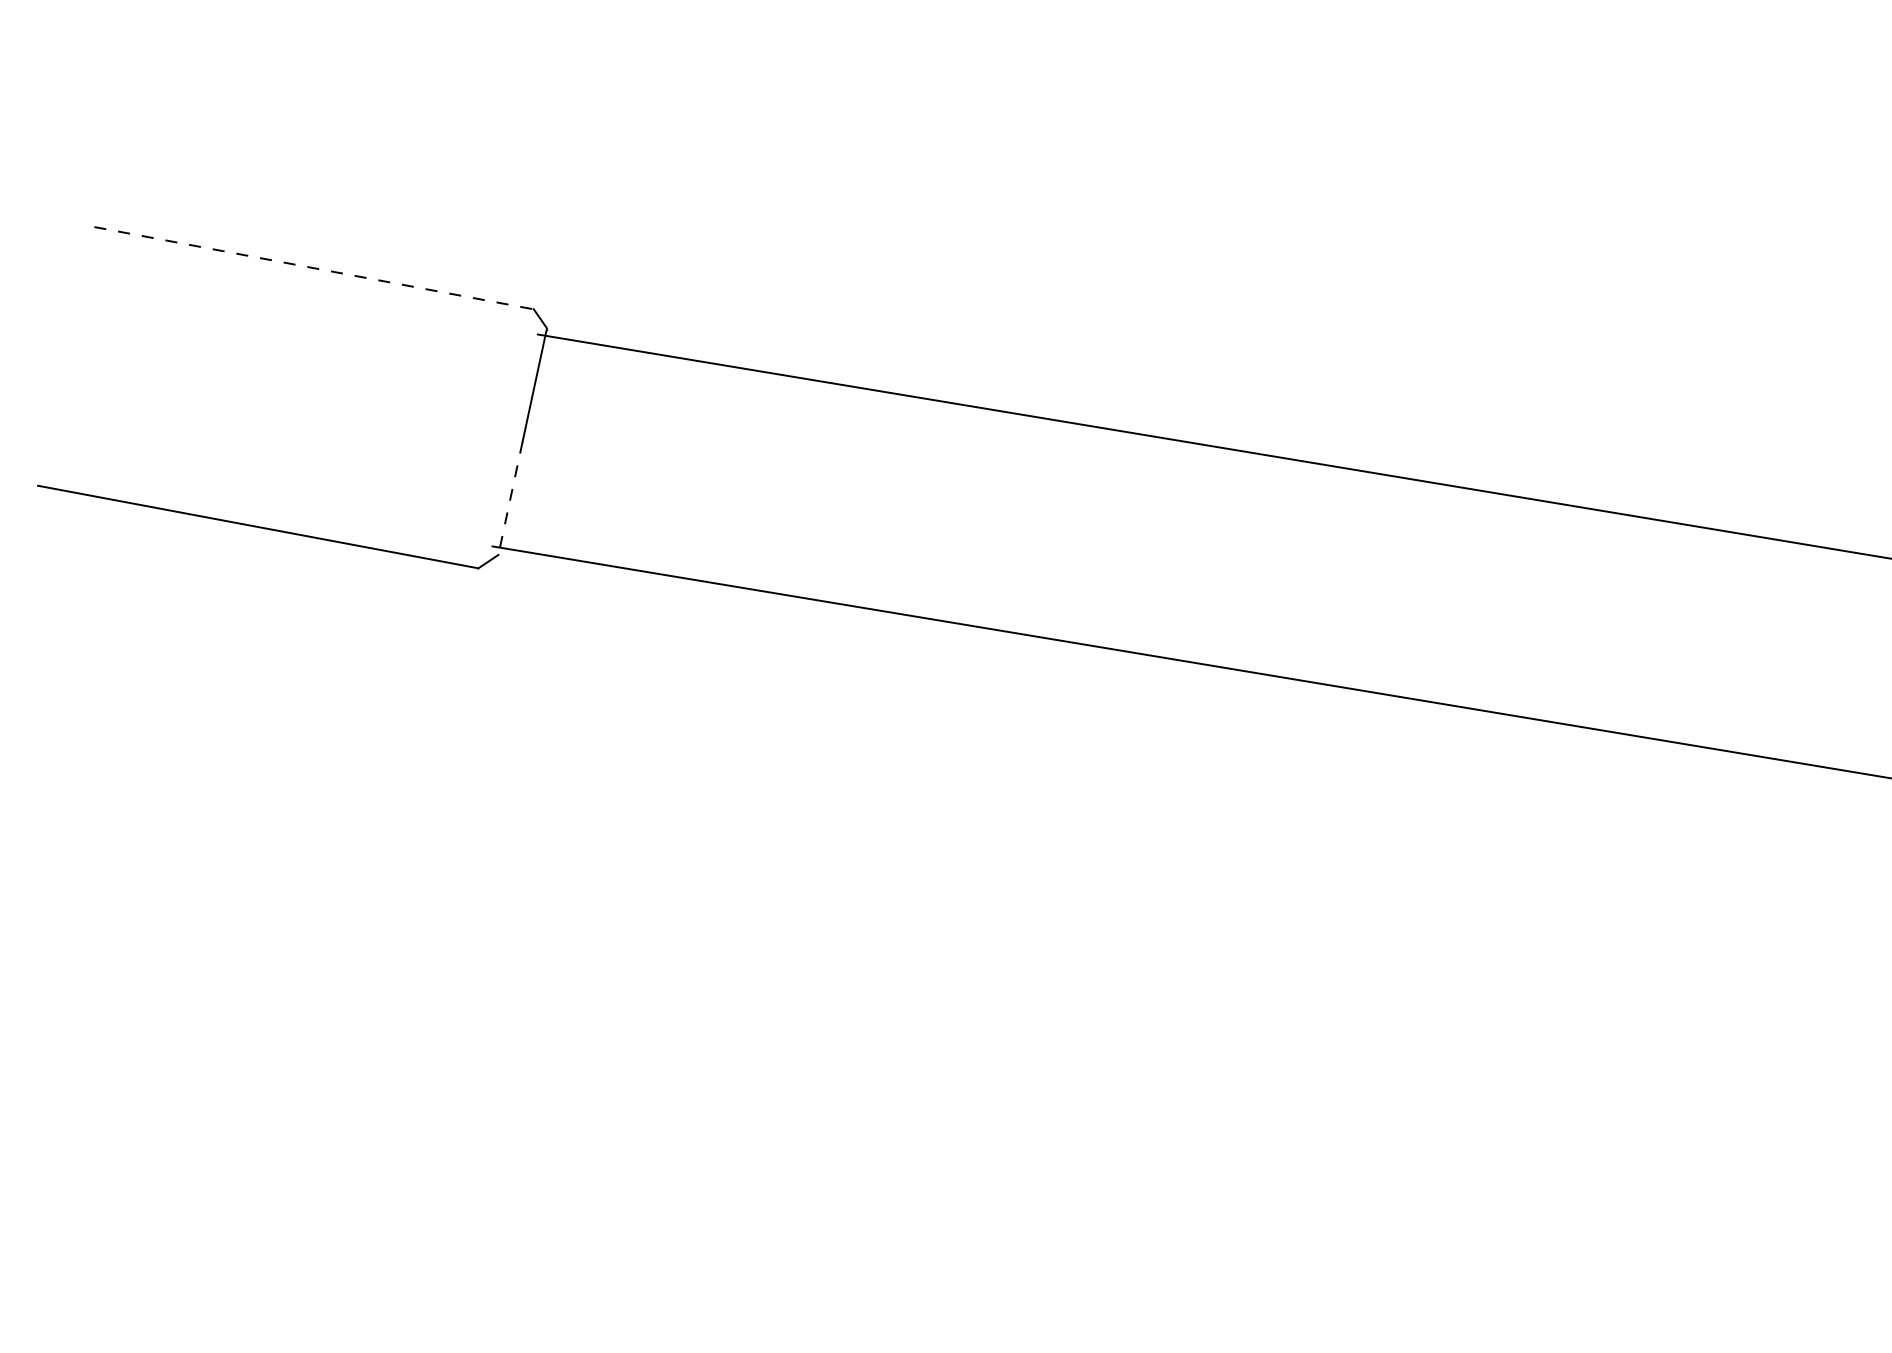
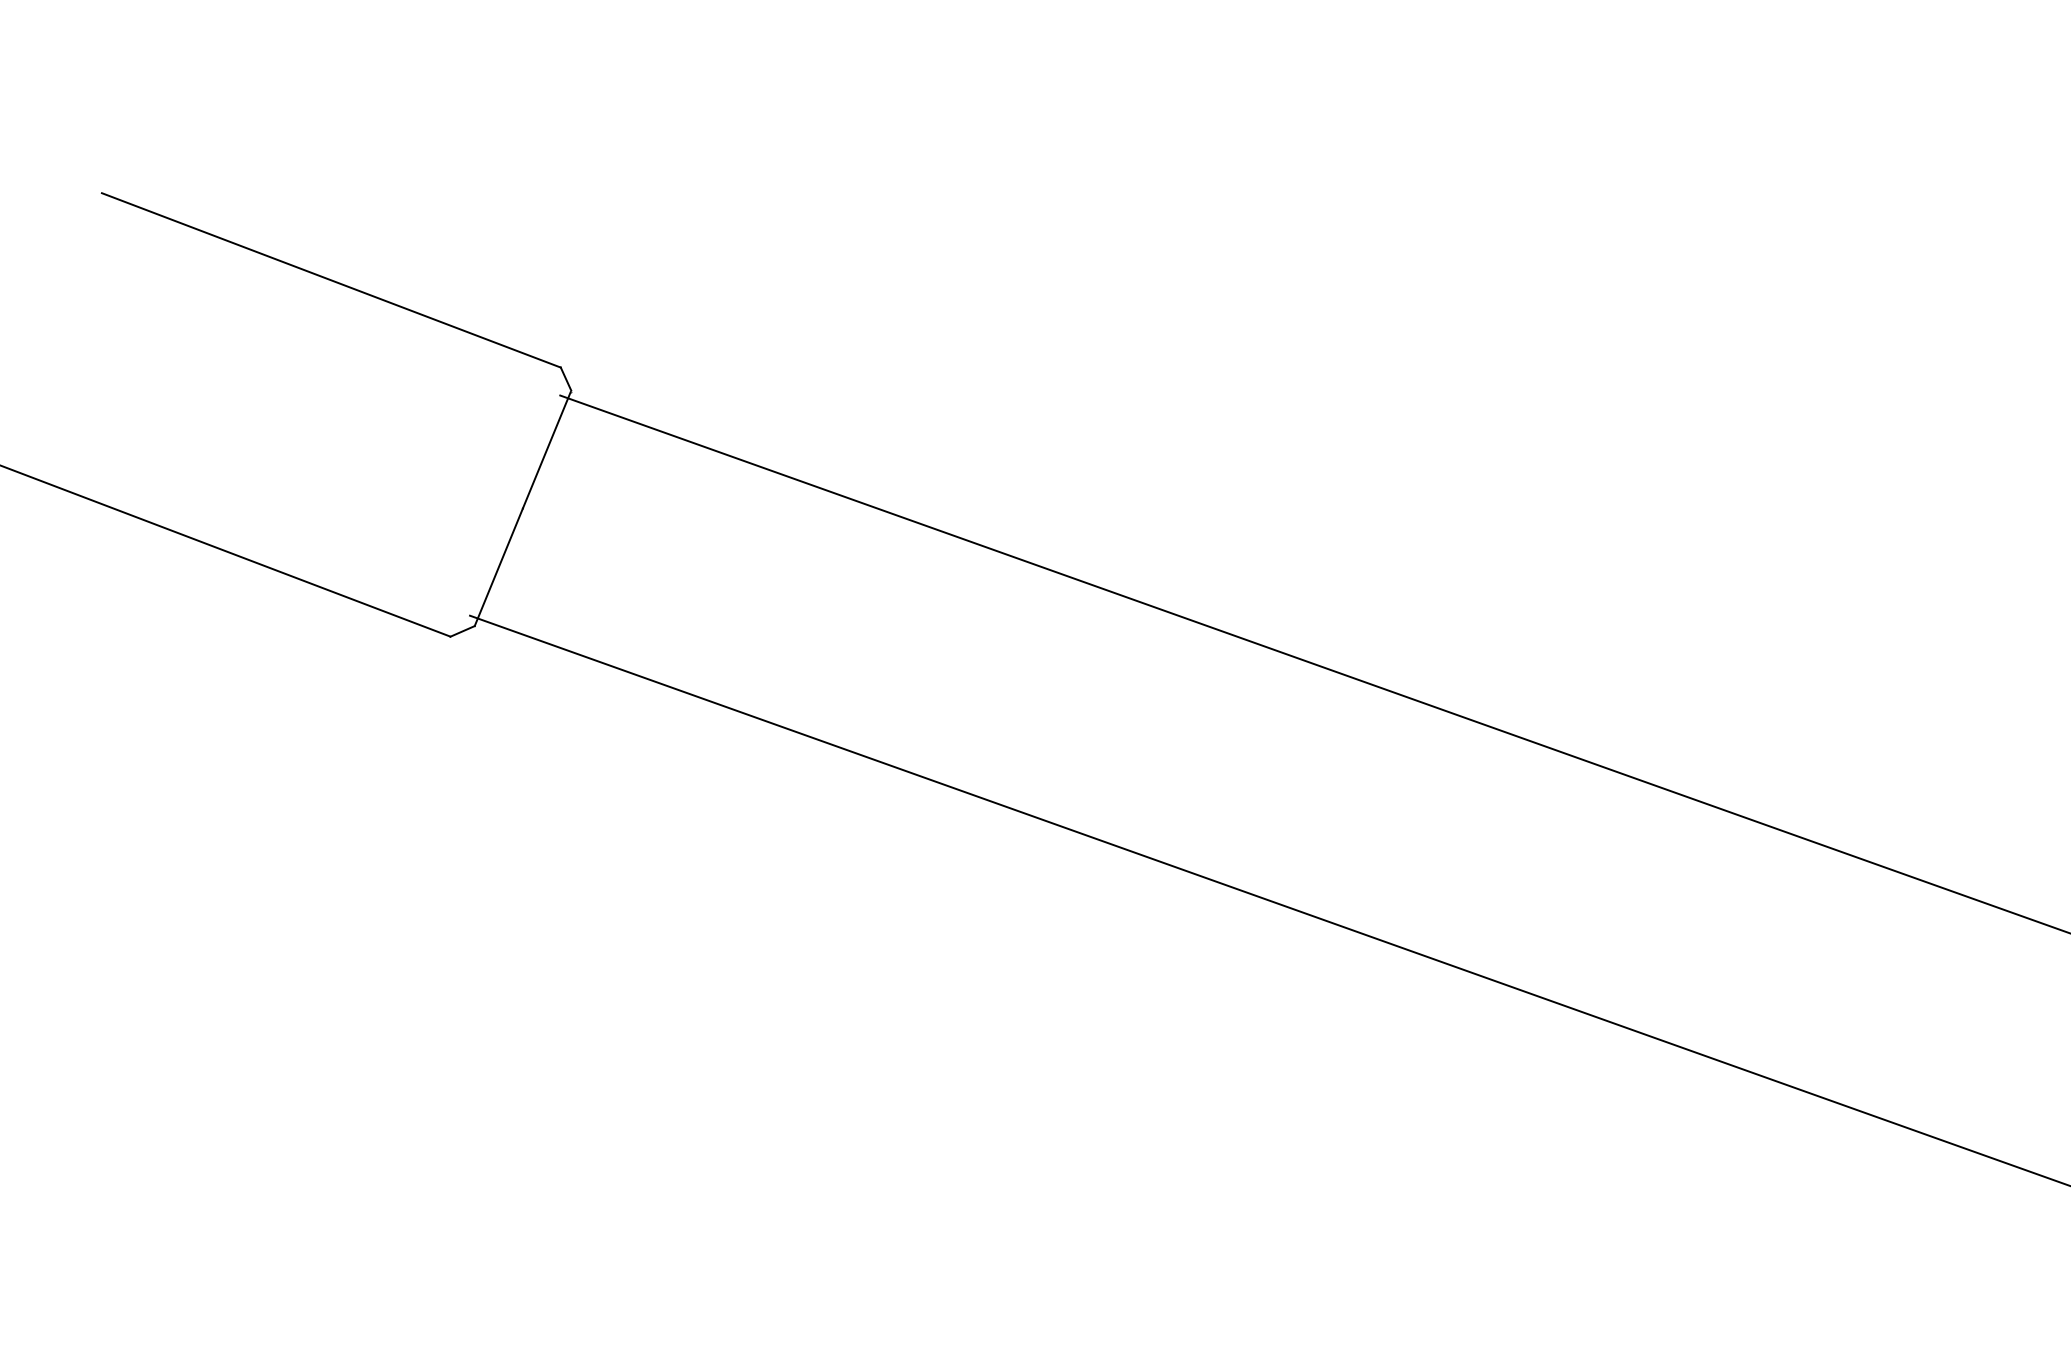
line: (314, 268) -> (331, 280), dashed -> solid
line: (510, 498) -> (498, 567), dashed -> solid

